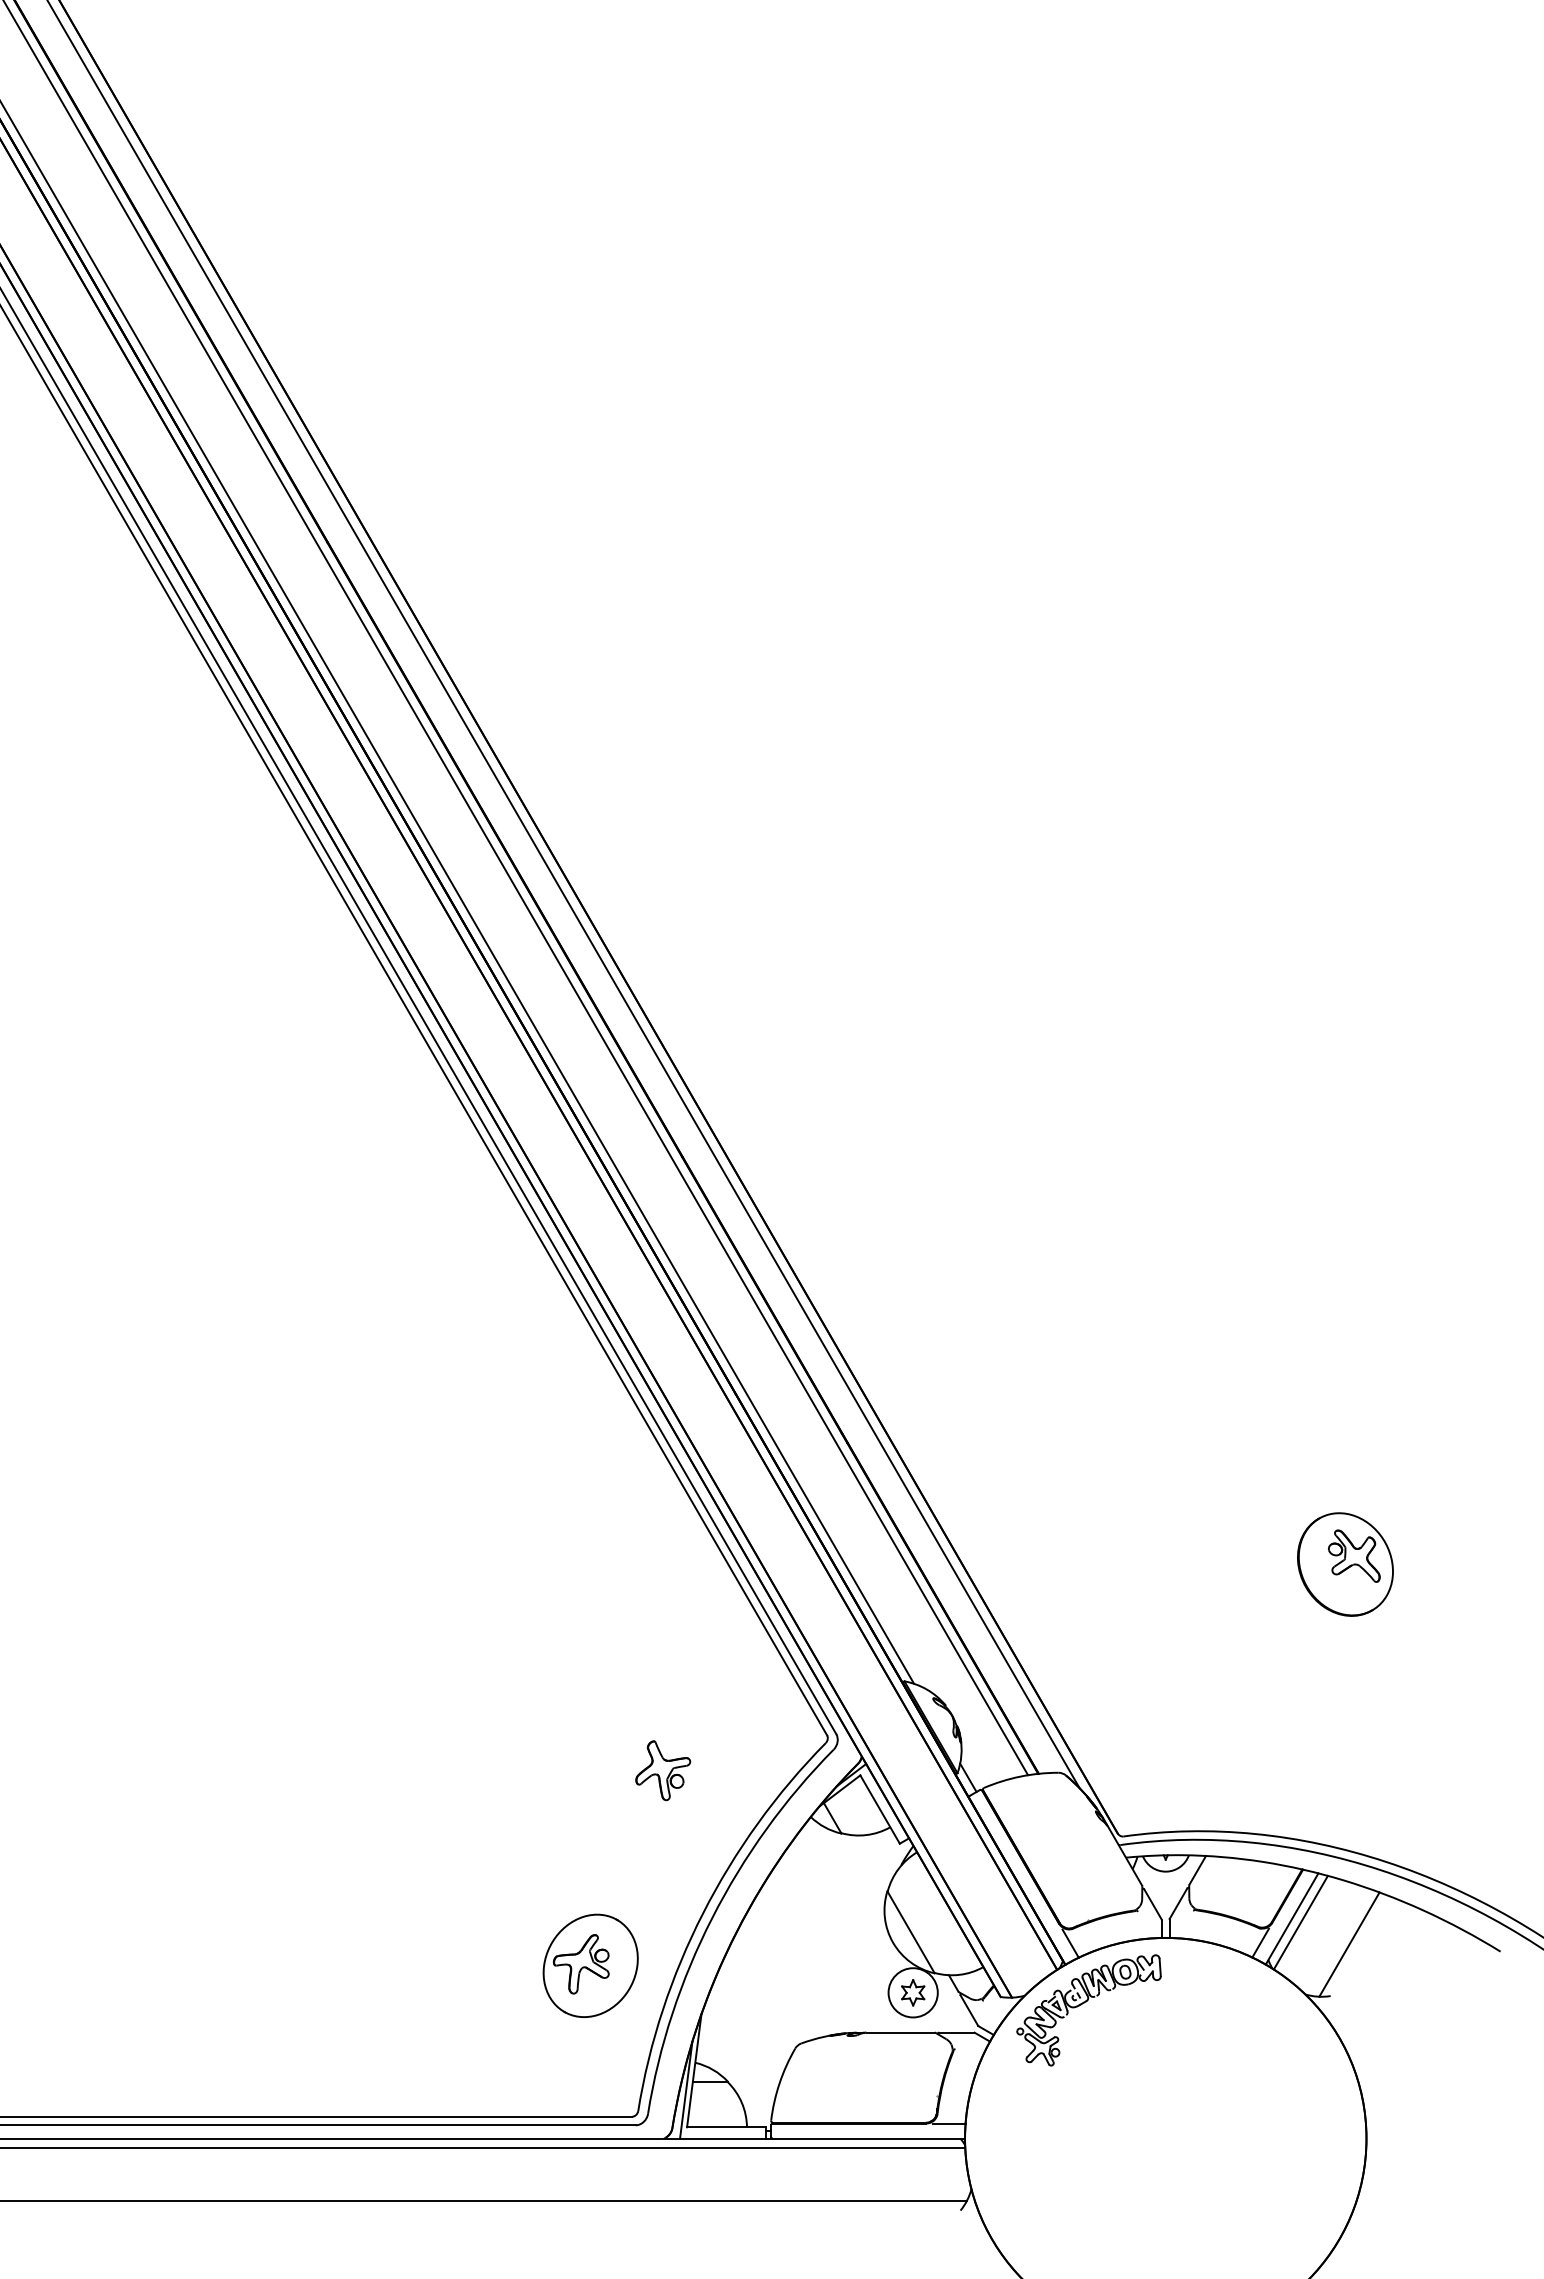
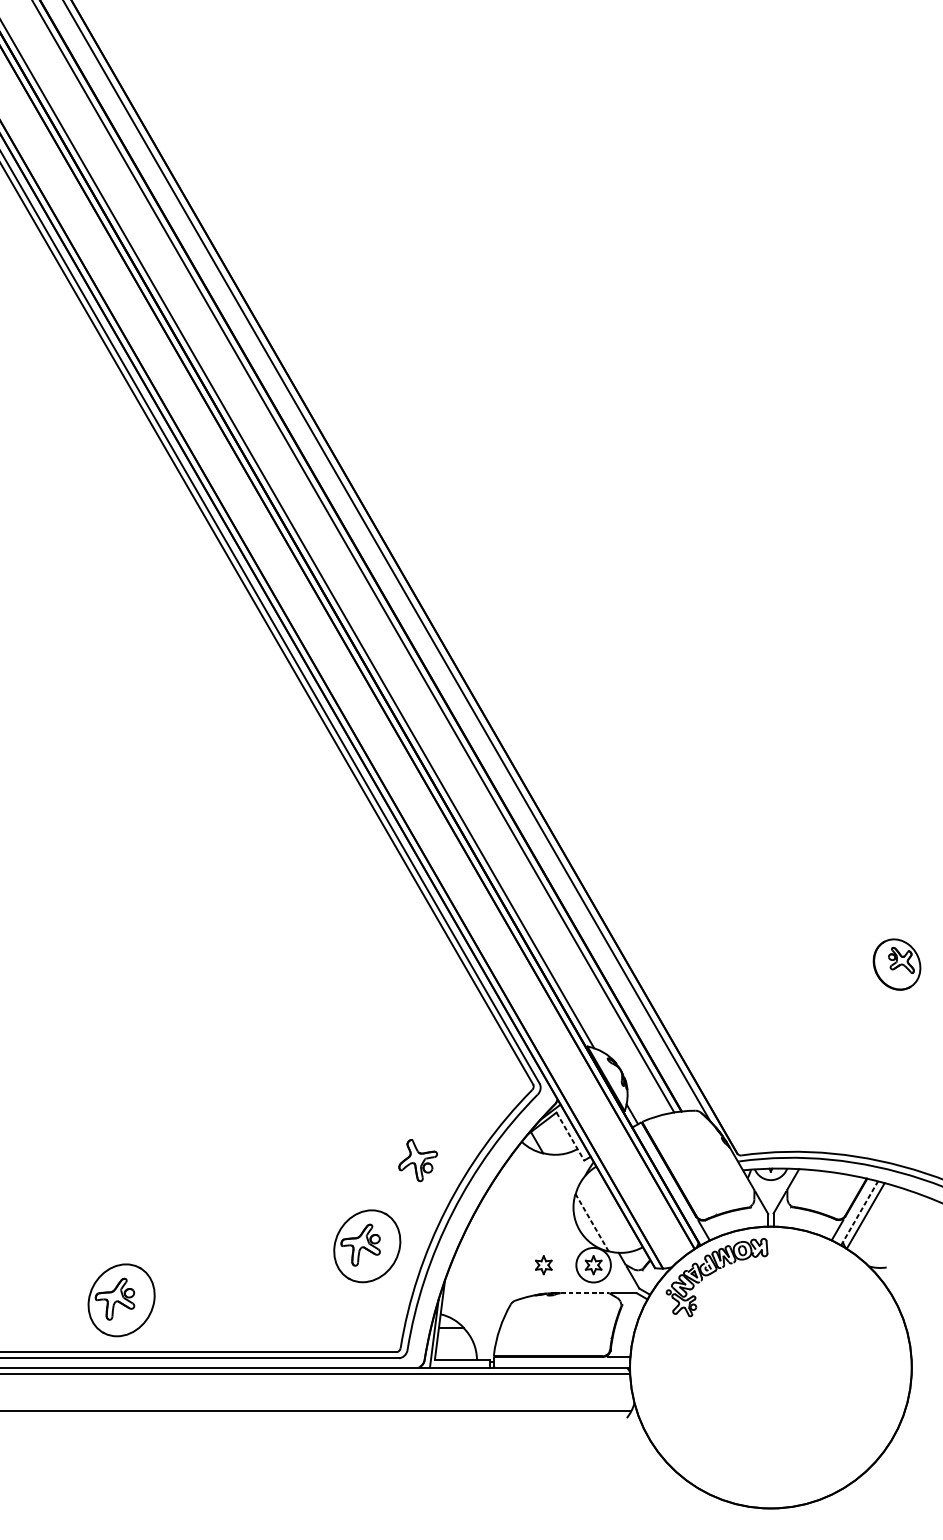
part: (1345, 1564) -> (897, 964), size x0.7
part: (663, 1770) -> (418, 1160), moved
line: (880, 1809) -> (570, 1136), solid -> dashed
line: (1292, 1918) -> (859, 1213), solid -> dashed
line: (910, 1931) -> (591, 1222), solid -> dashed
line: (1349, 1944) -> (899, 1231), removed
part: (842, 1992) -> (544, 1264), added
line: (901, 2032) -> (585, 1293), solid -> dashed
part: (240, 2042) -> (121, 1300), added

